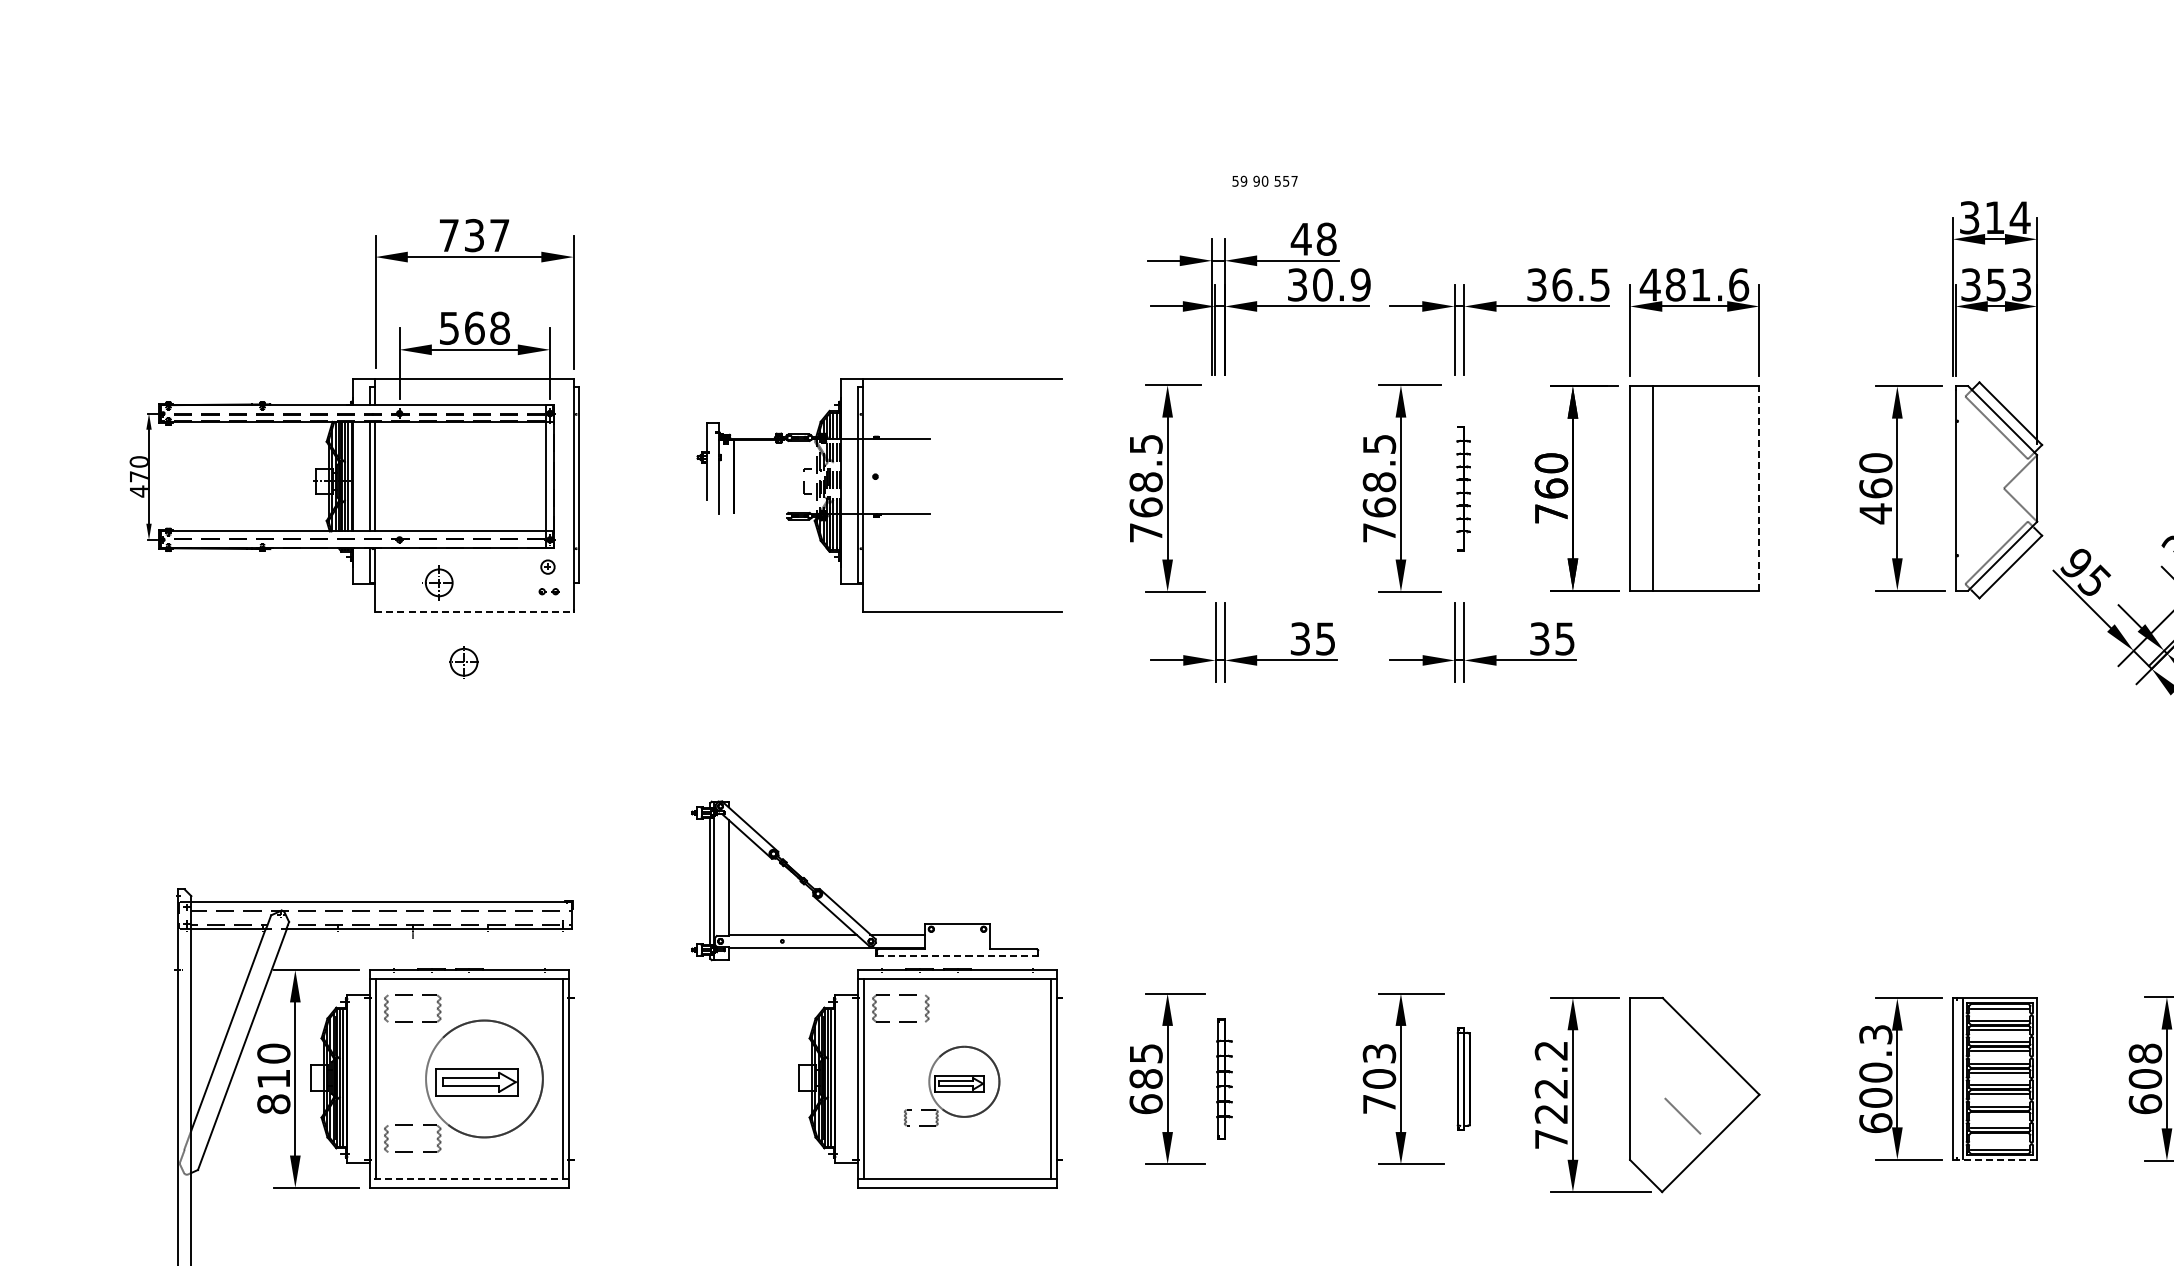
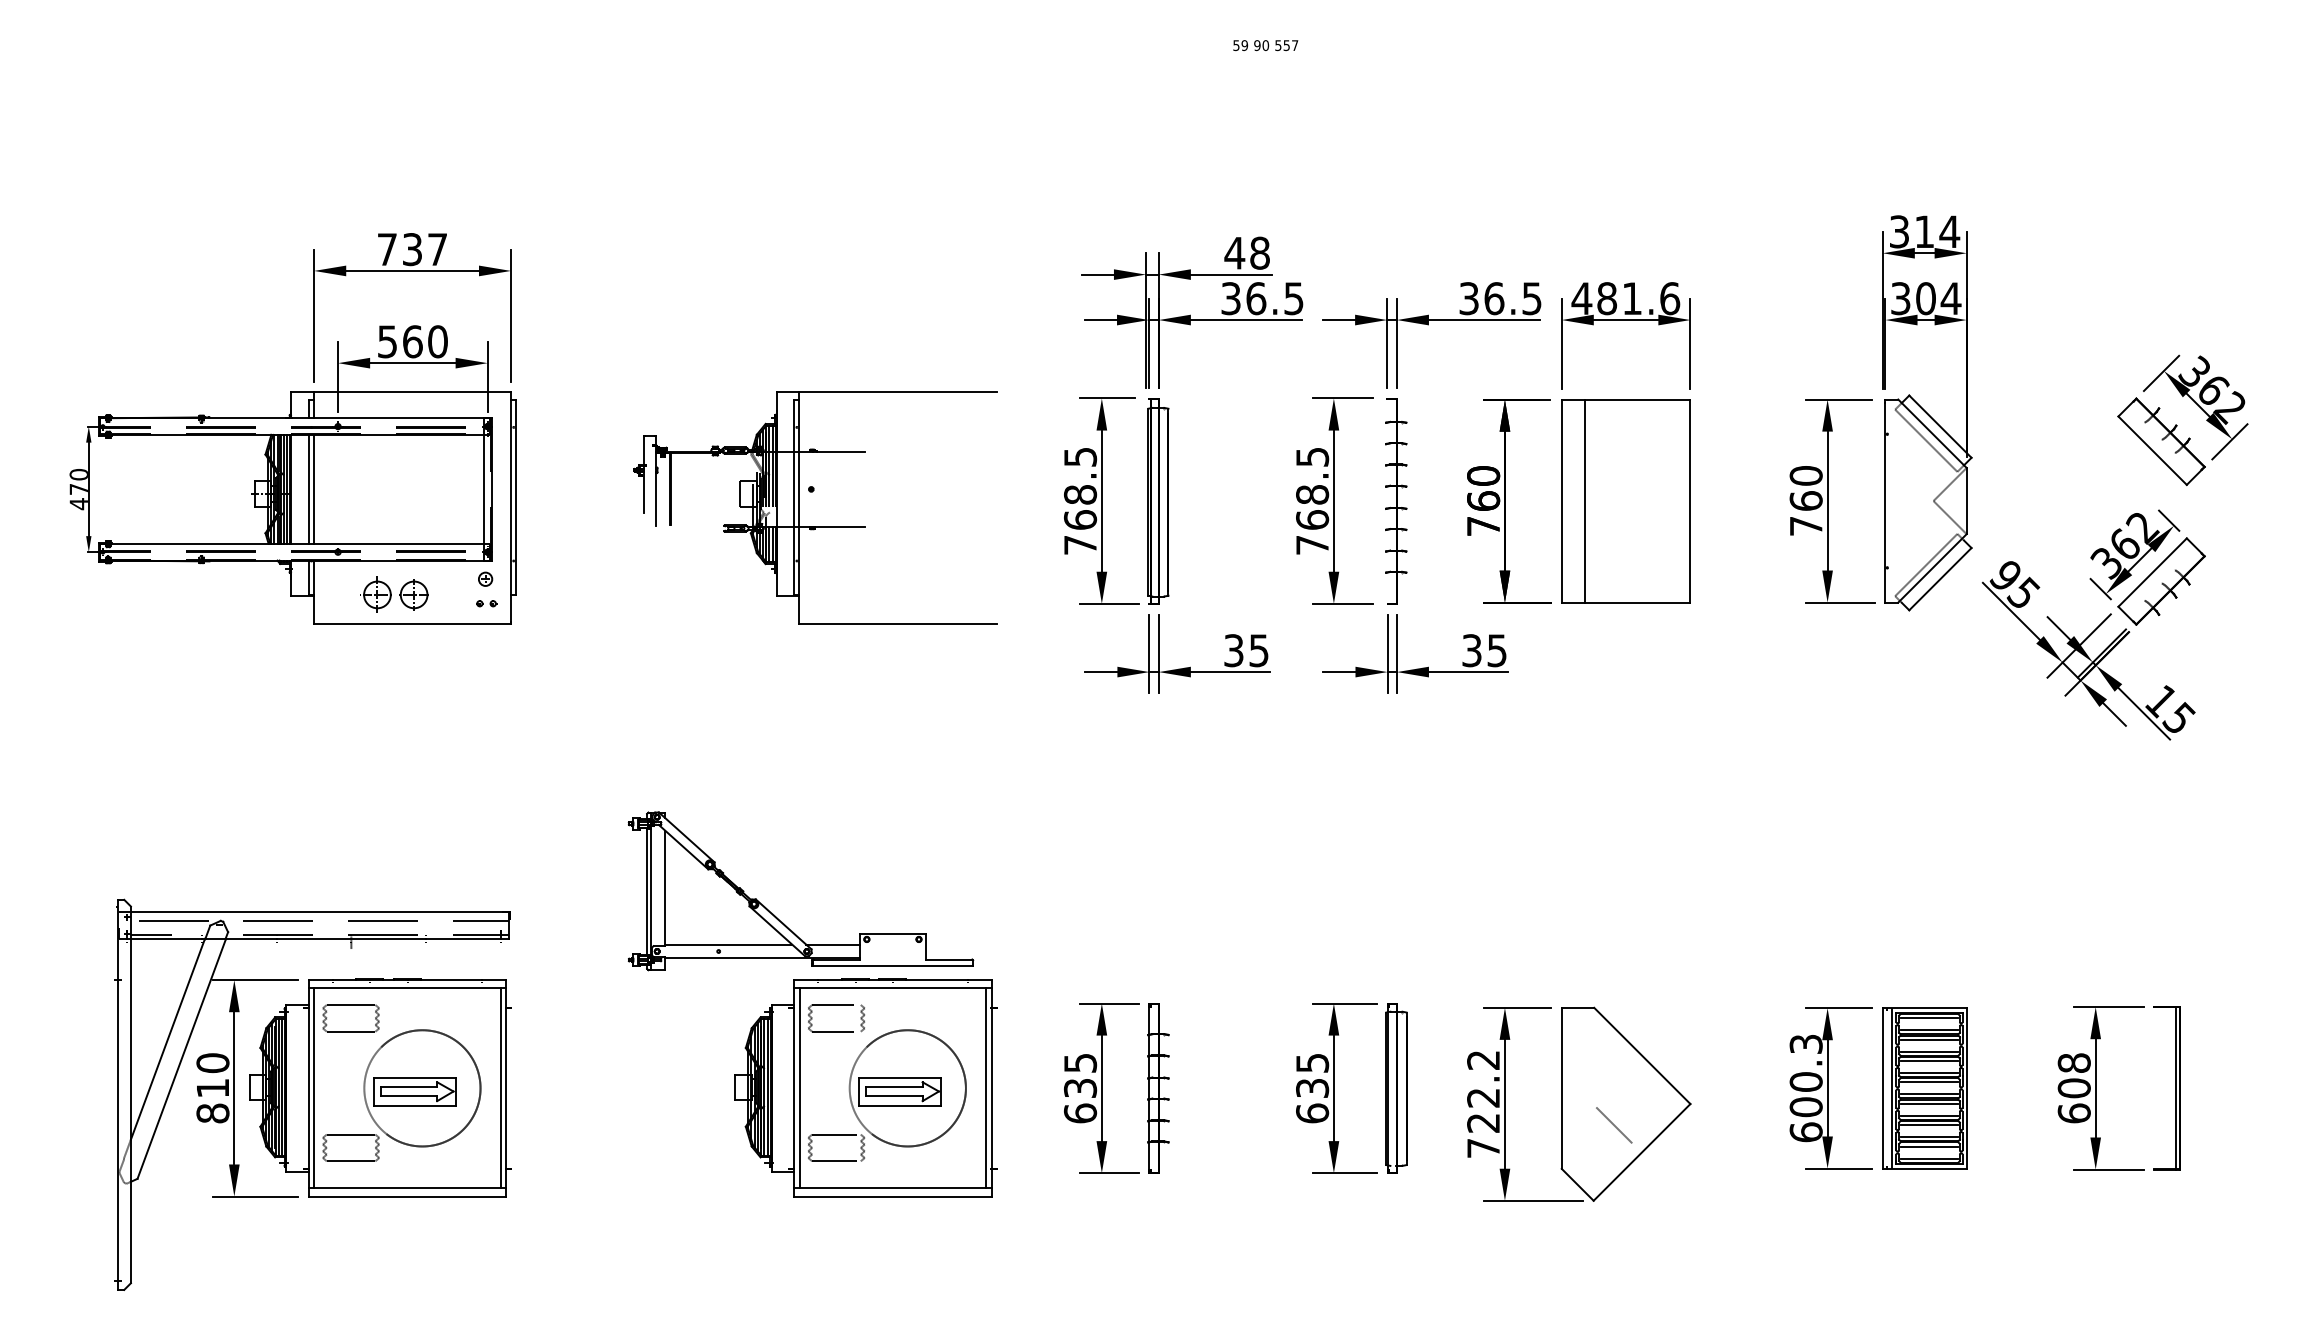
text: (1264, 181) -> (1265, 45), moved
text: (1341, 284) -> (1274, 298), 30.9 -> 36.5
text: (2008, 284) -> (1938, 298), 353 -> 304
text: (499, 328) -> (437, 341), 568 -> 560
part: (1224, 488) -> (1158, 501), added
part: (1463, 488) -> (1396, 501), size x1.67
line: (1759, 488) -> (1690, 501), dashed -> solid
text: (1876, 513) -> (1806, 525), 460 -> 760
line: (474, 611) -> (412, 623), dashed -> solid
part: (463, 661) -> (413, 594), moved
line: (958, 956) -> (893, 966), dashed -> solid
text: (1146, 1079) -> (1080, 1088), 685 -> 635
part: (1224, 1079) -> (1158, 1088), size x1.43
text: (1379, 1079) -> (1312, 1088), 703 -> 635
part: (1463, 1079) -> (1396, 1088), size x1.67
part: (952, 1086) -> (887, 1095), size x1.67
line: (1999, 1116) -> (1929, 1125), added
line: (1999, 1137) -> (1929, 1146), added
line: (1994, 1159) -> (1924, 1168), dashed -> solid
line: (469, 1179) -> (407, 1188), dashed -> solid

